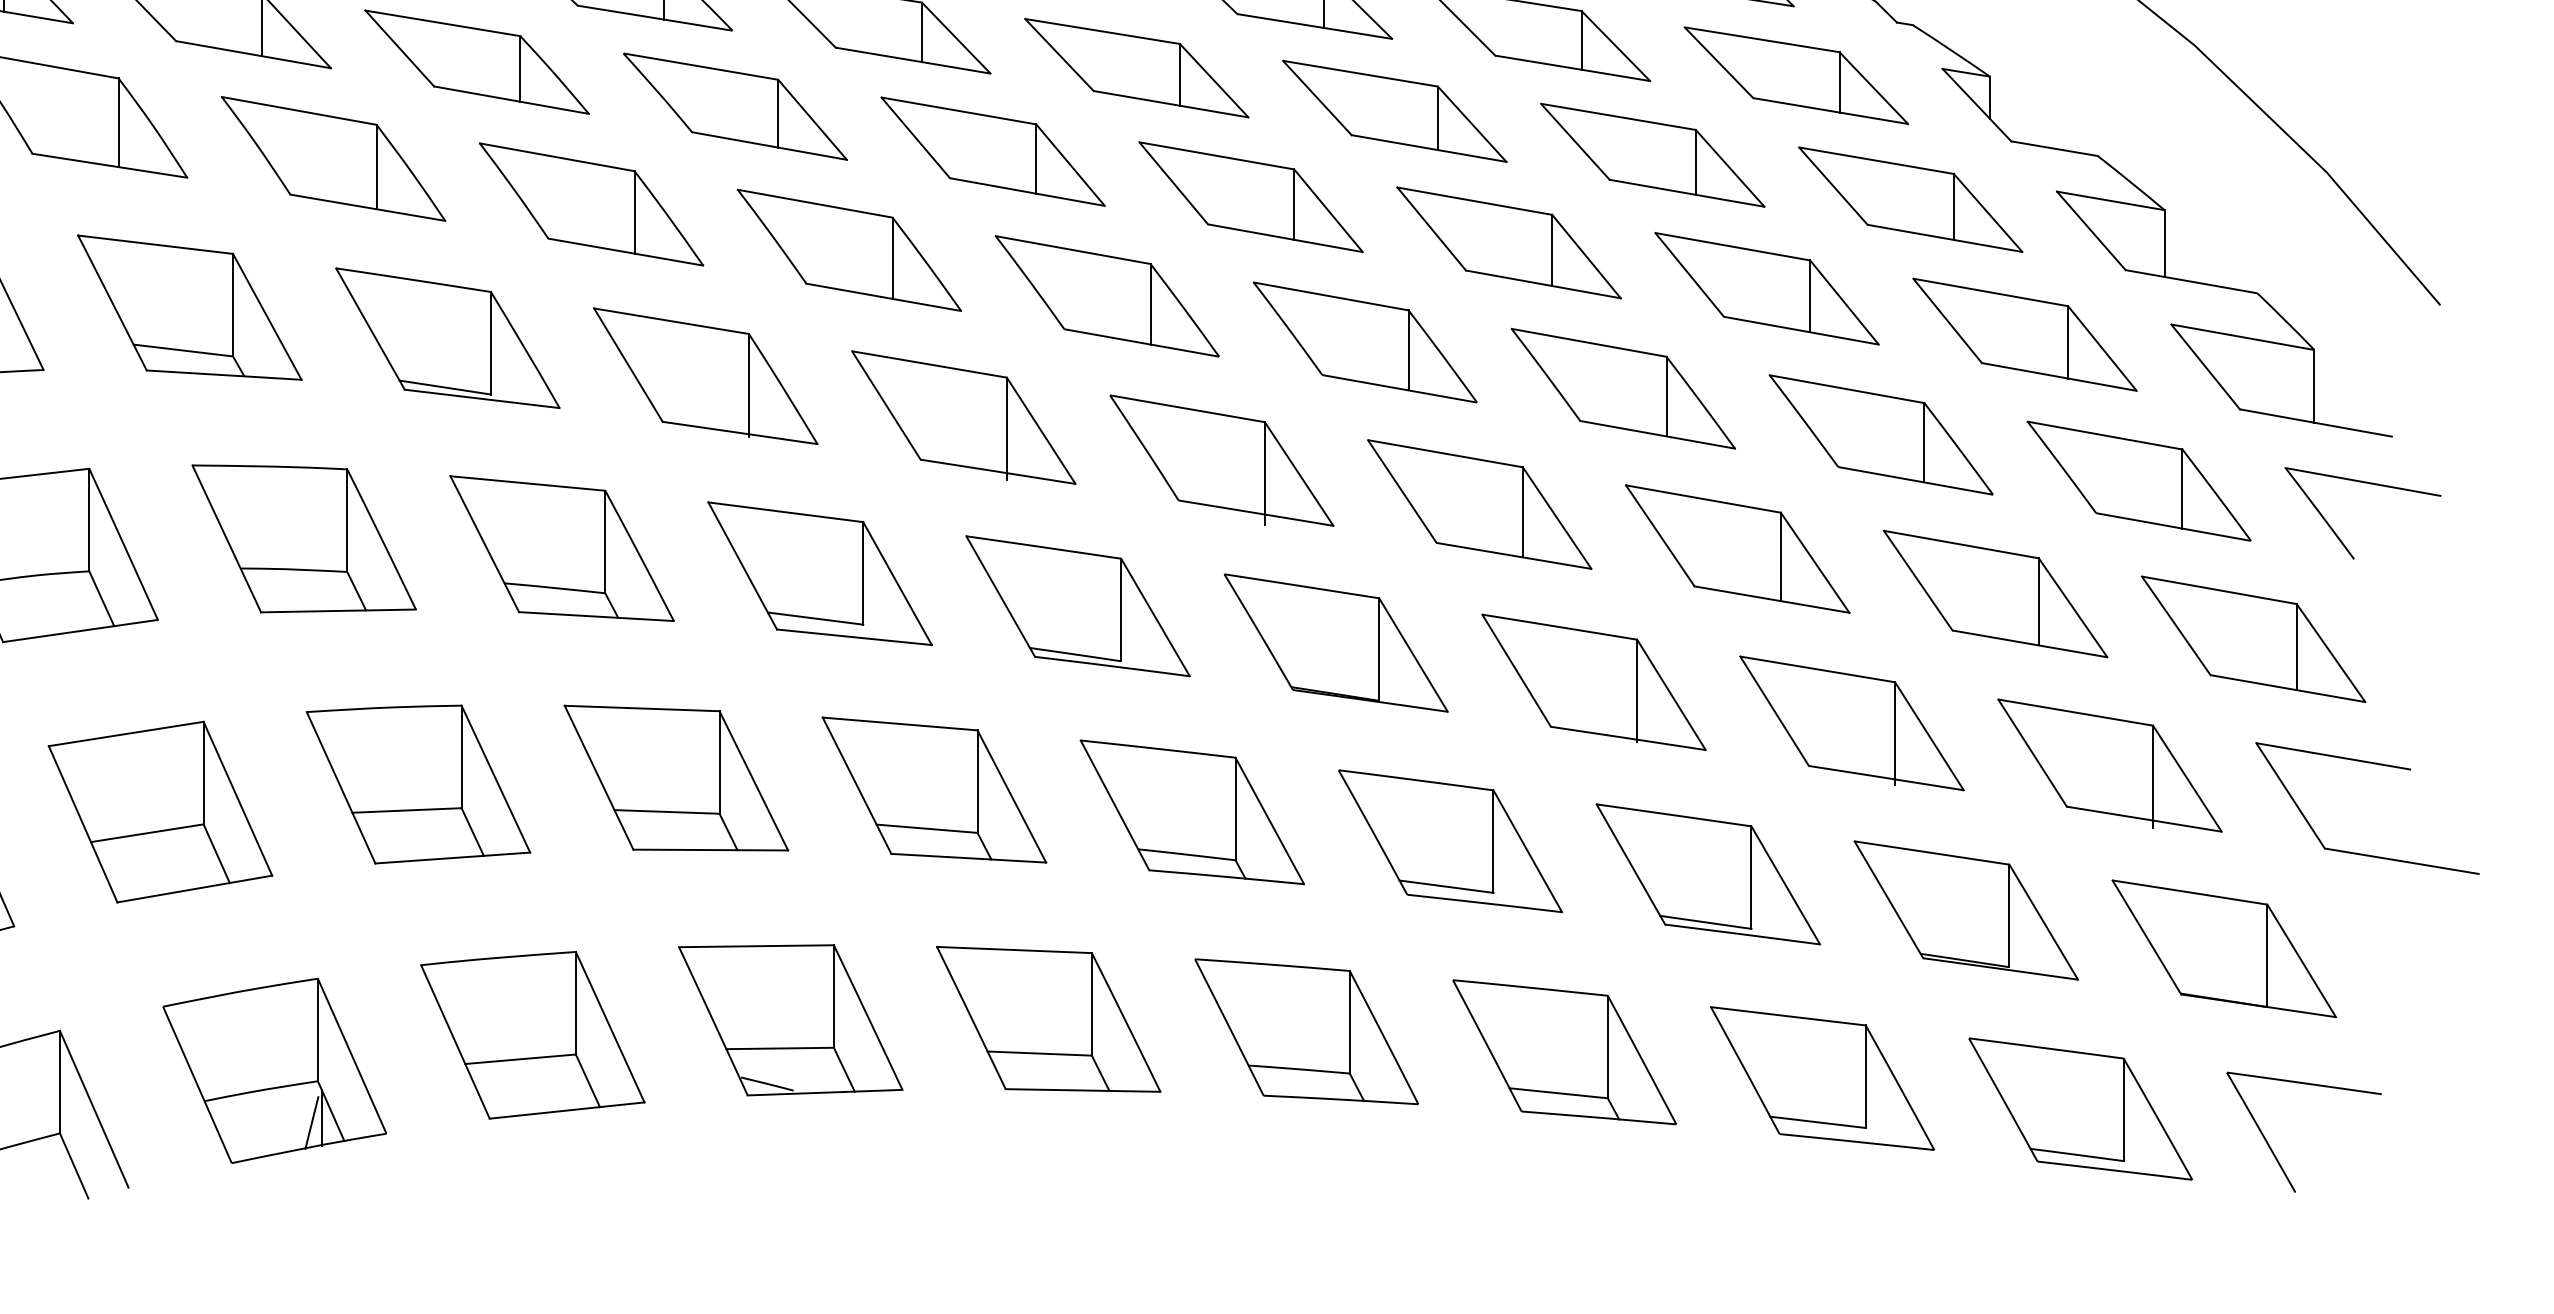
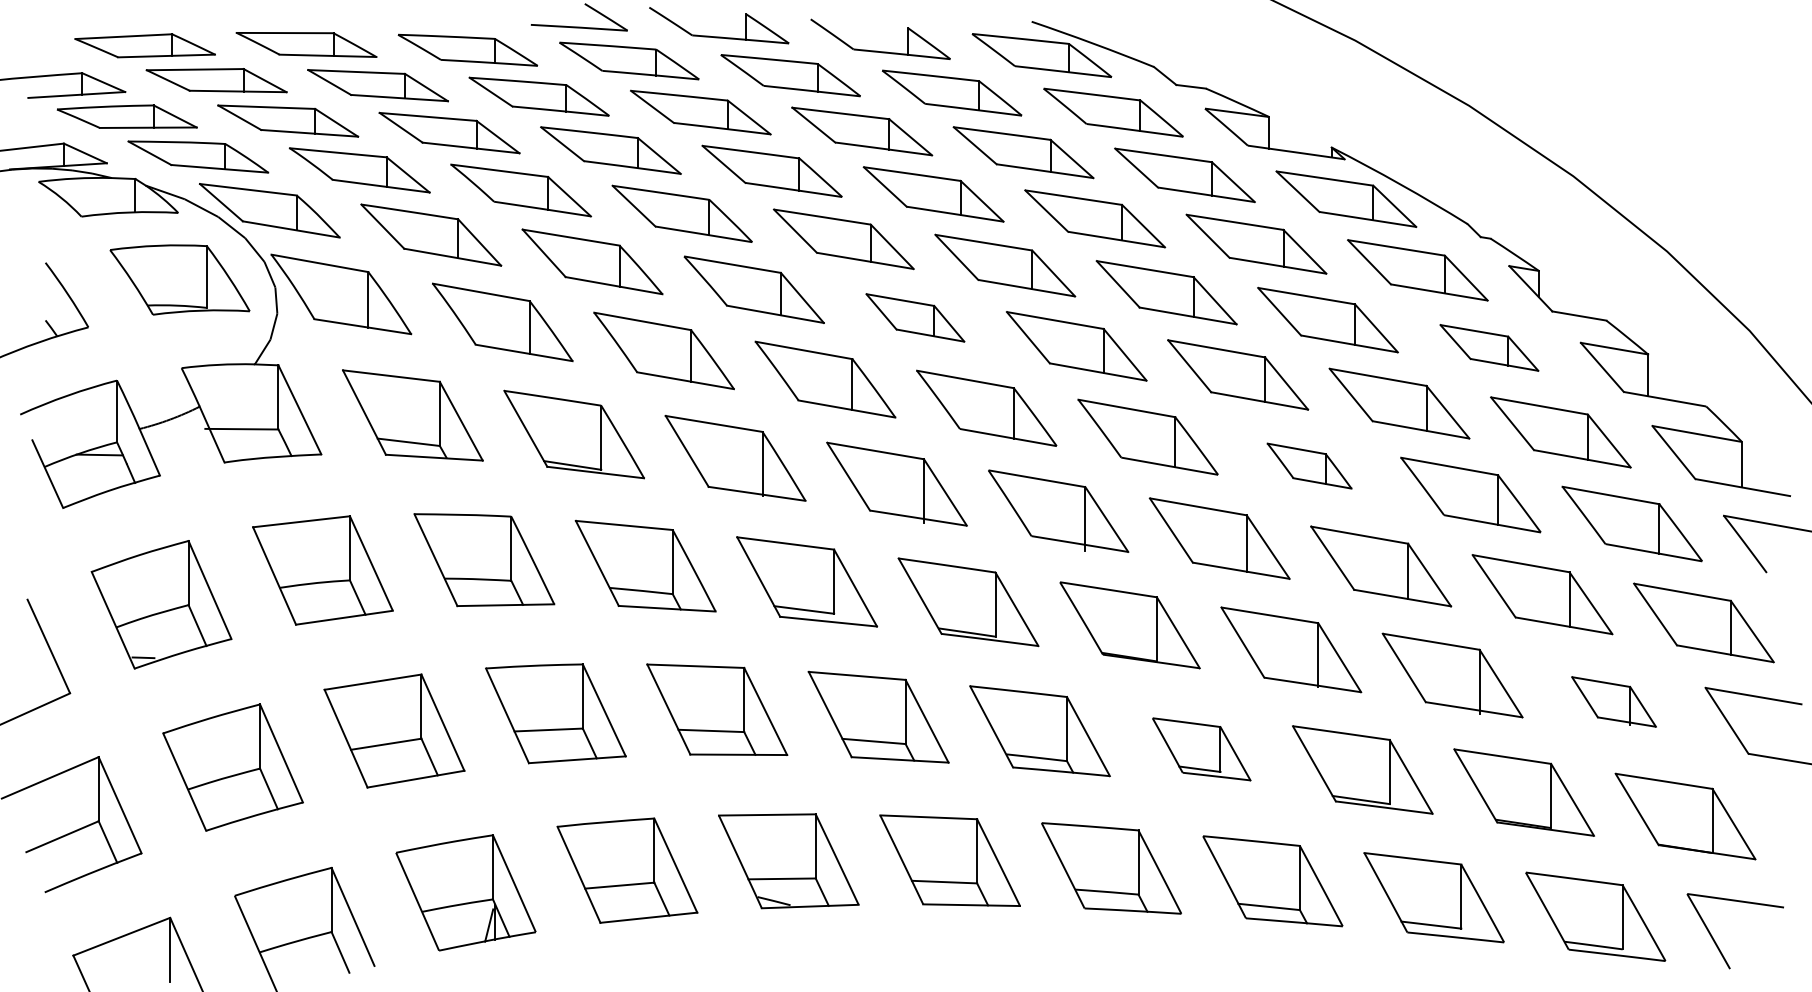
part: (993, 151) -> (915, 317), size x0.7
part: (1910, 199) -> (1489, 347), size x0.7
part: (1623, 387) -> (1309, 465), size x0.6
part: (2109, 764) -> (1613, 701), size x0.6
part: (1450, 841) -> (1201, 749), size x0.7

